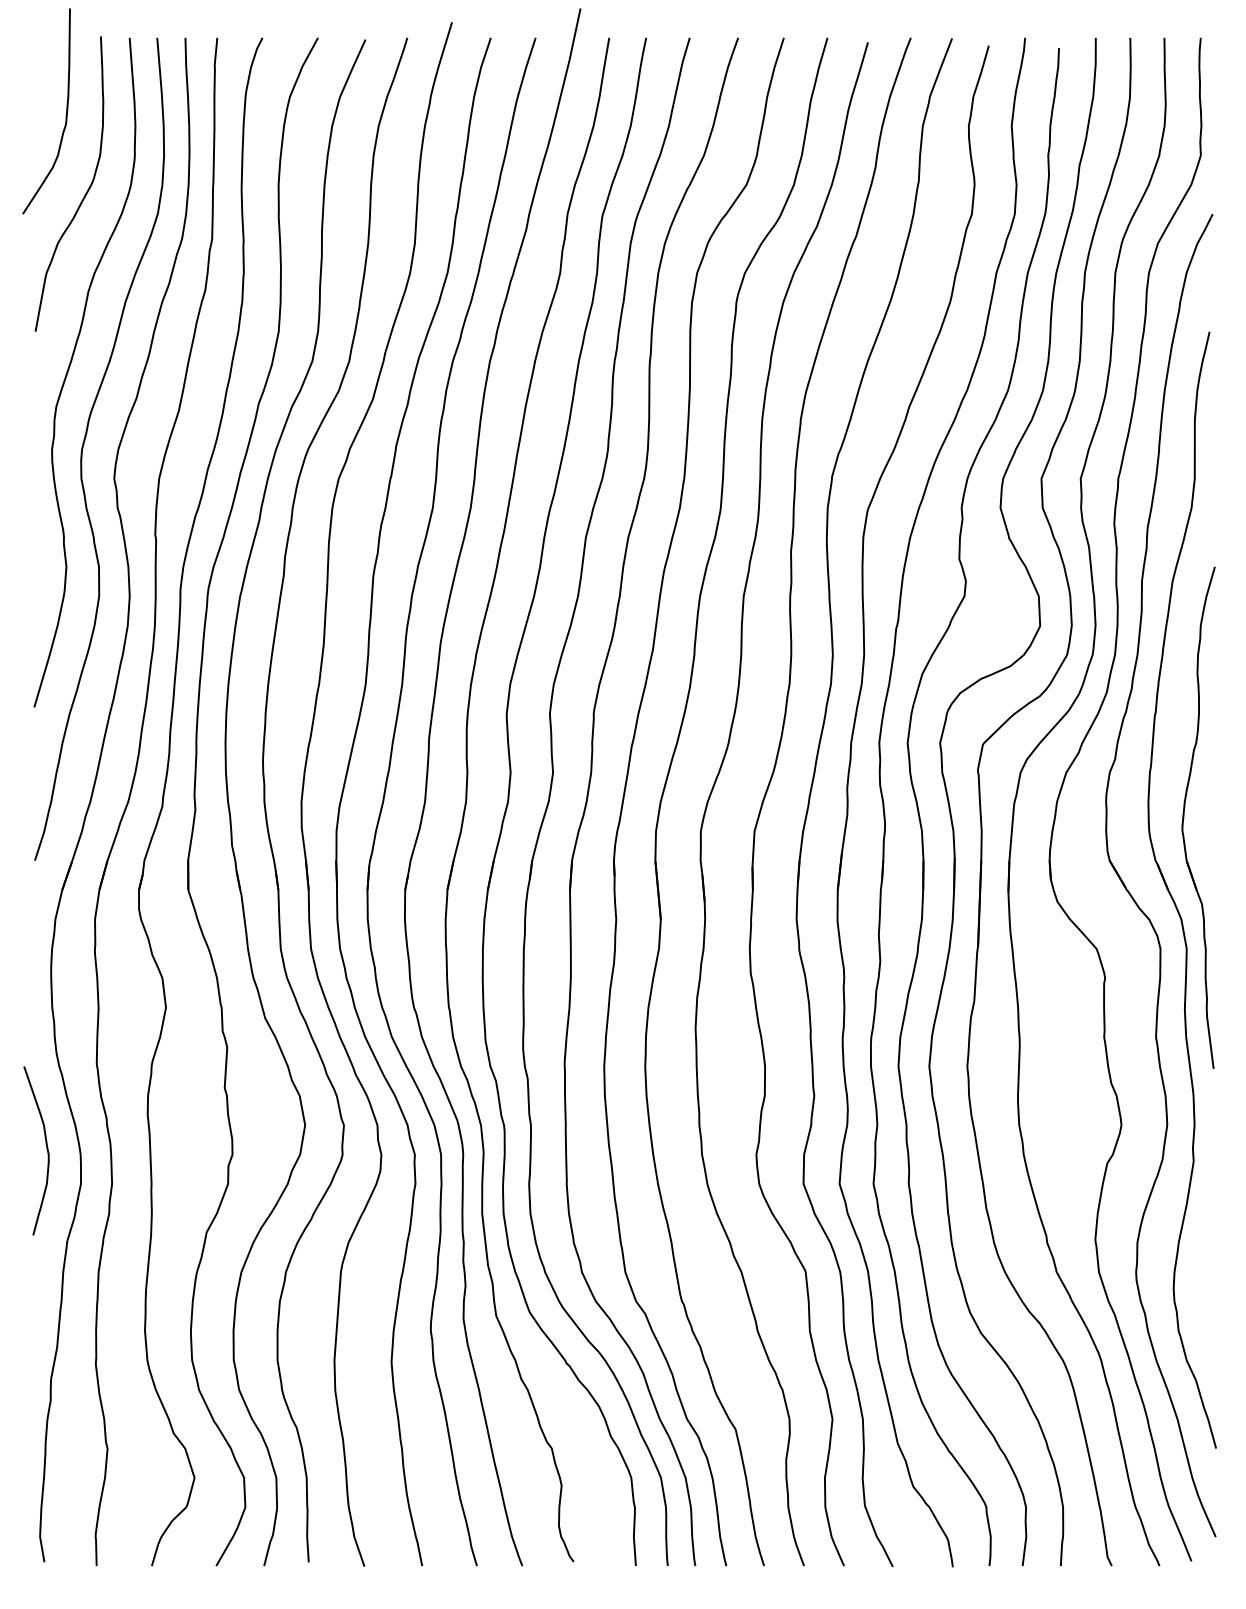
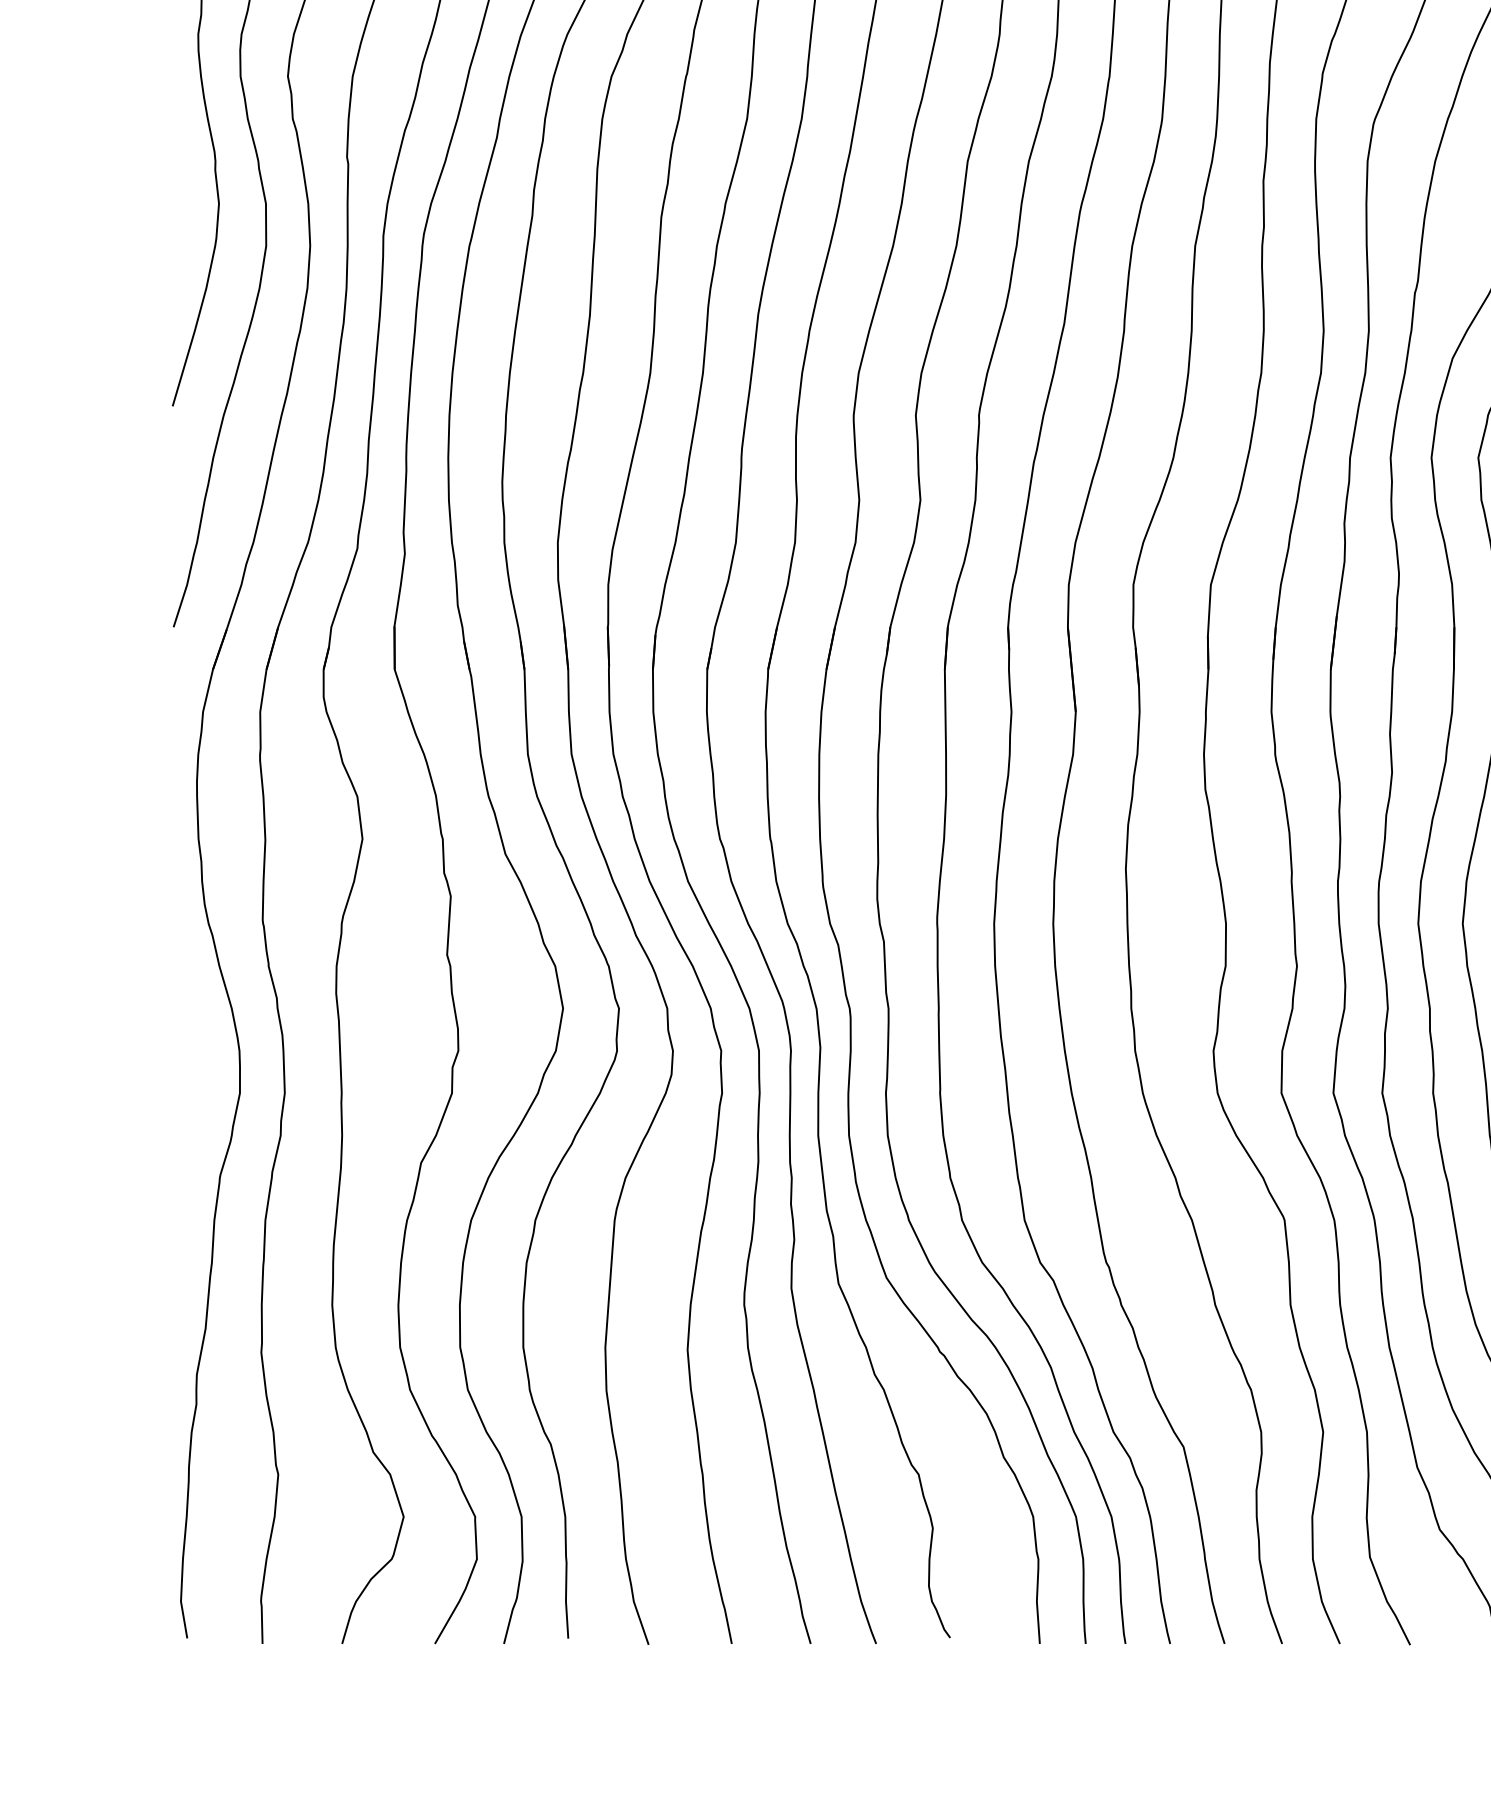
curve: (46, 1149) -> (190, 1043), removed

